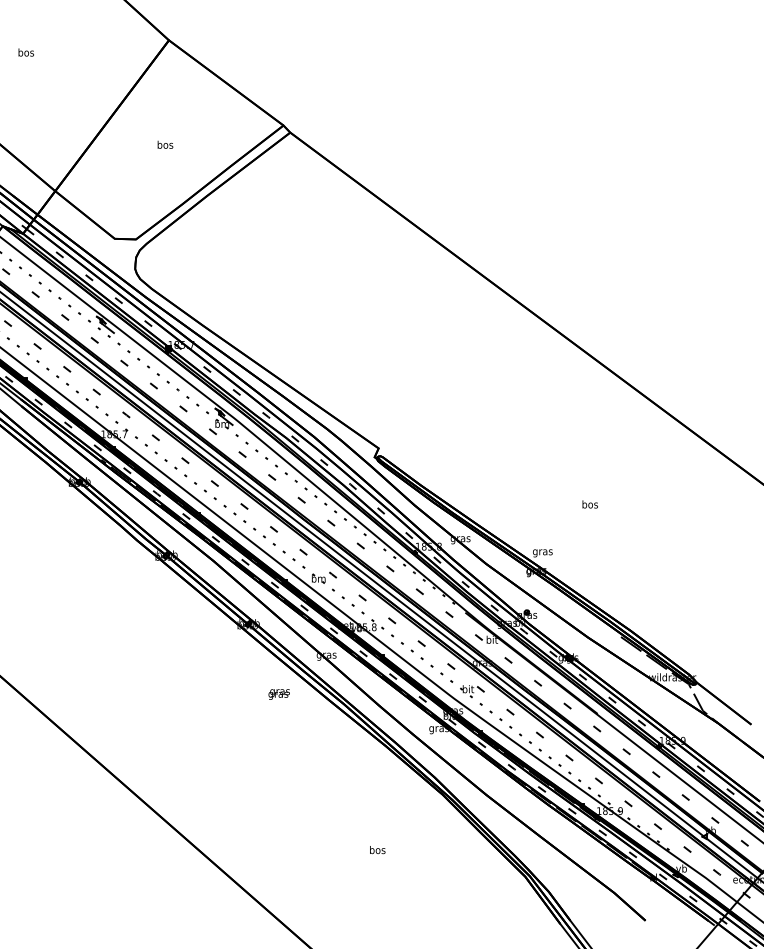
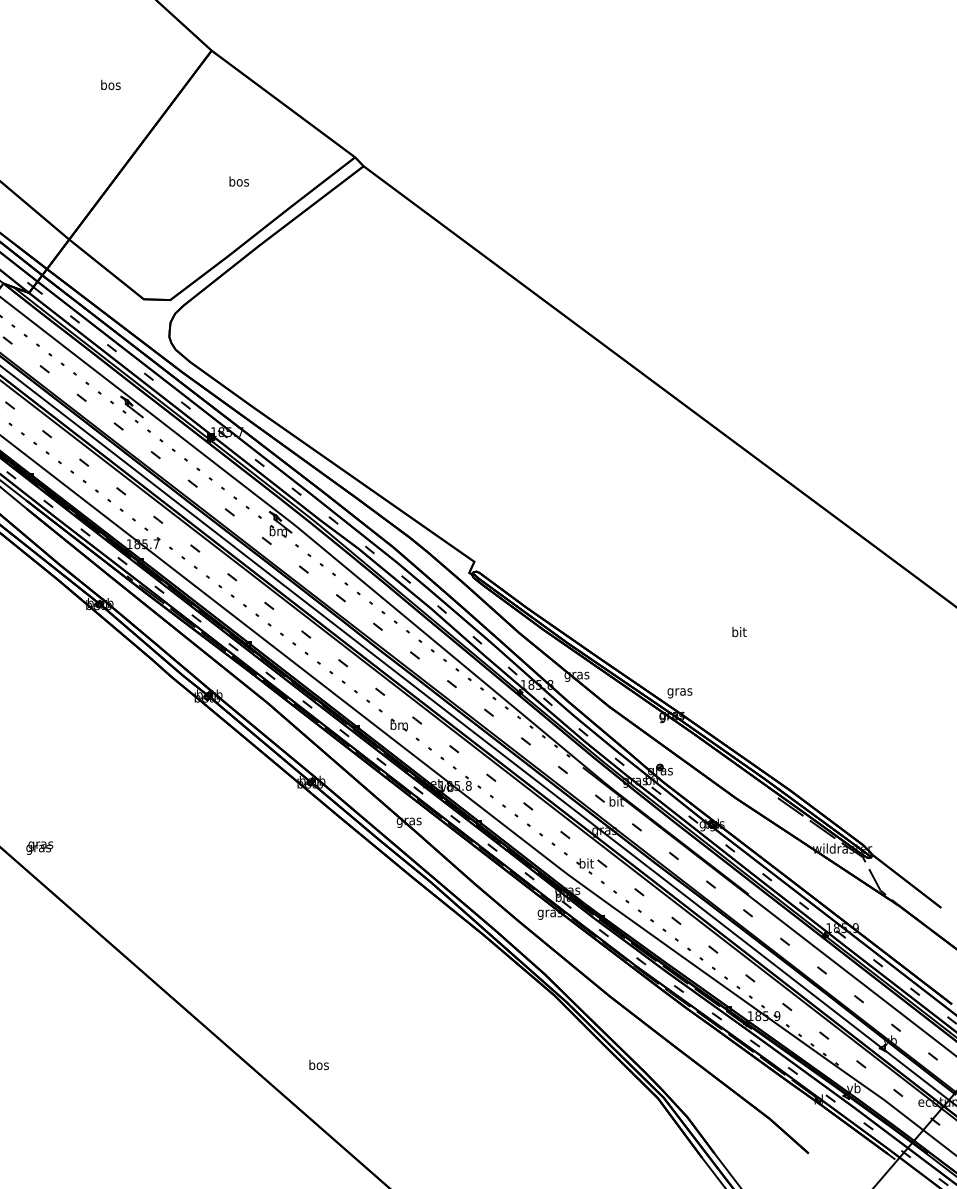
text: (25, 52) -> (110, 84), moved
text: (164, 144) -> (238, 181), moved
text: (590, 504) -> (739, 632), bos -> bit
text: (279, 694) -> (39, 847), moved
text: (377, 849) -> (318, 1064), moved

